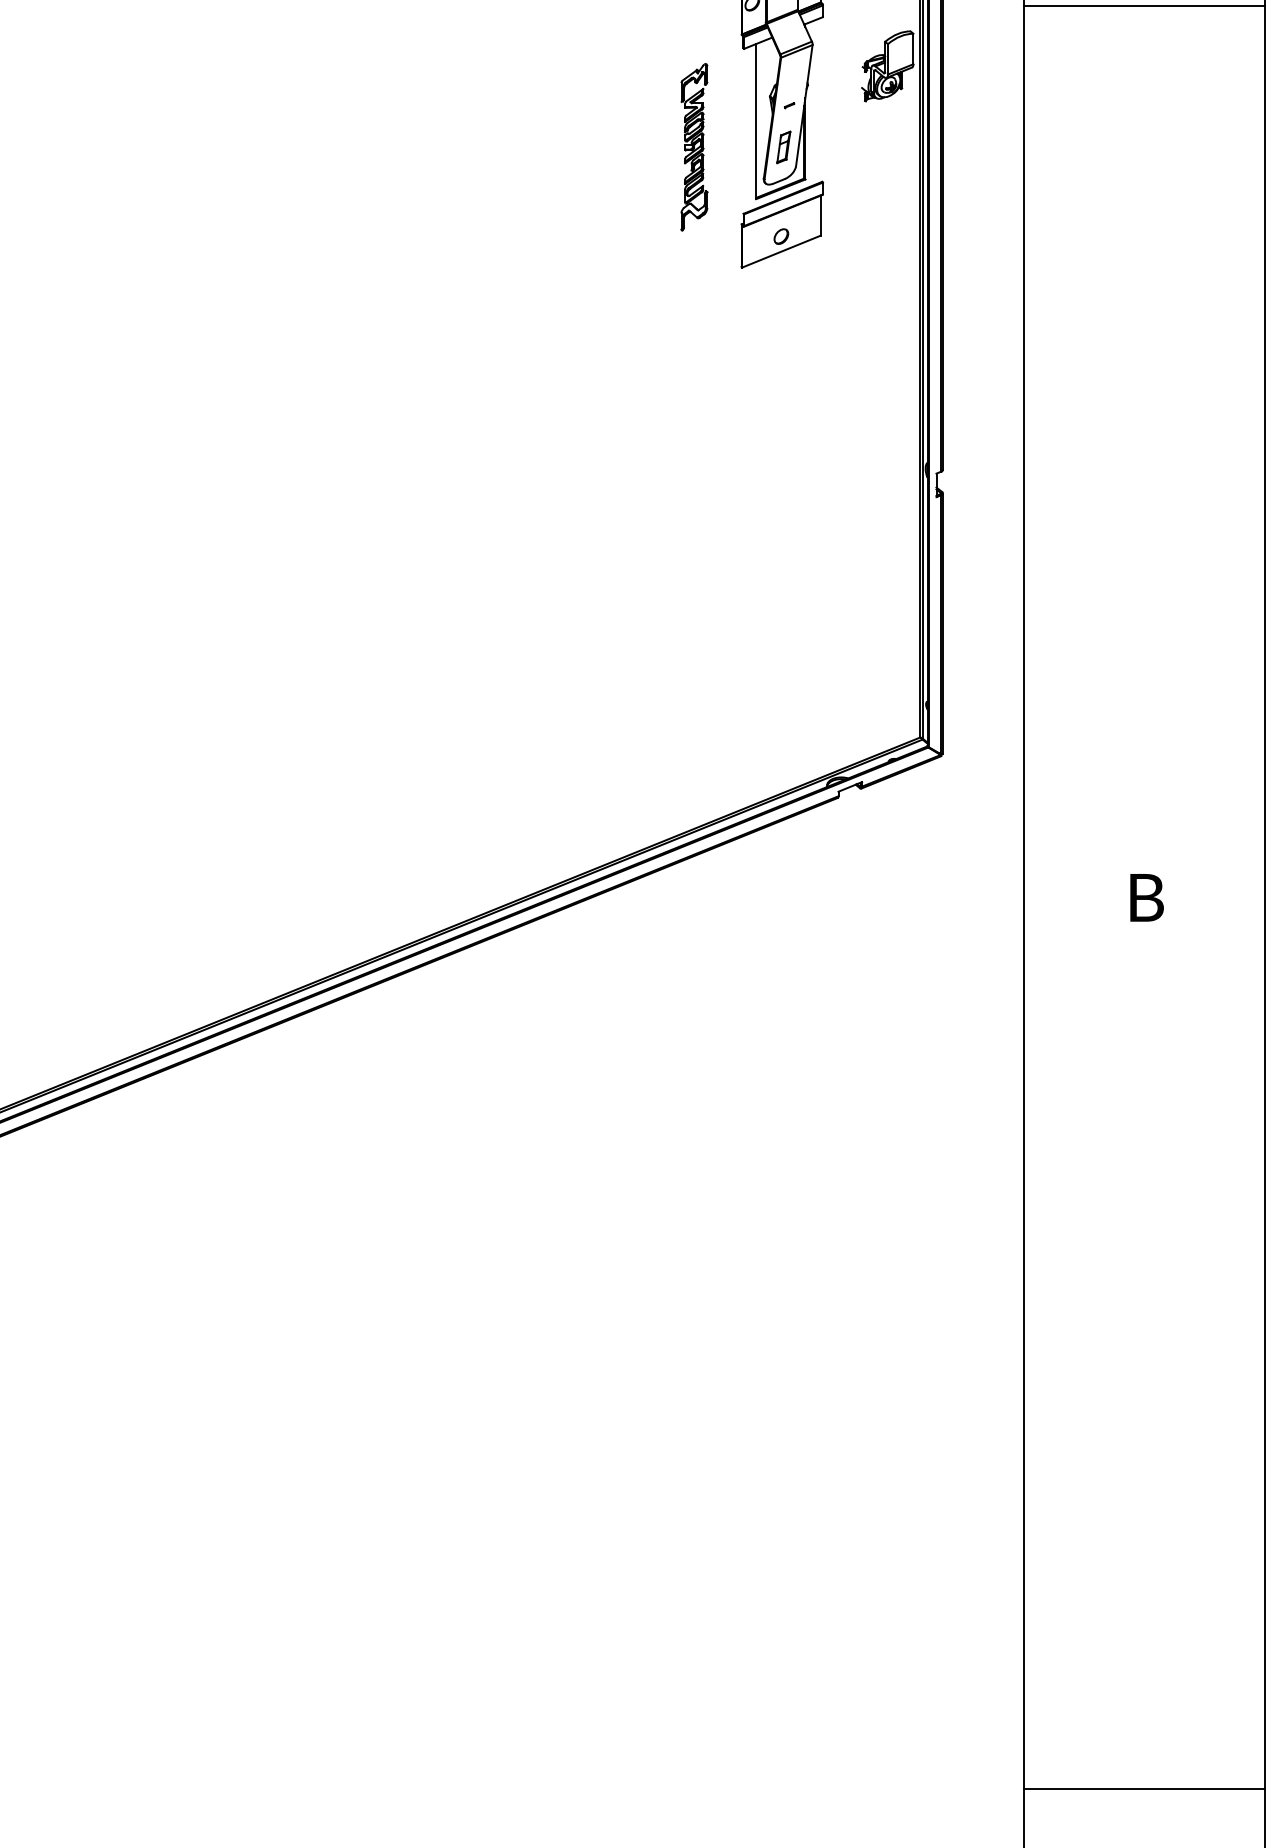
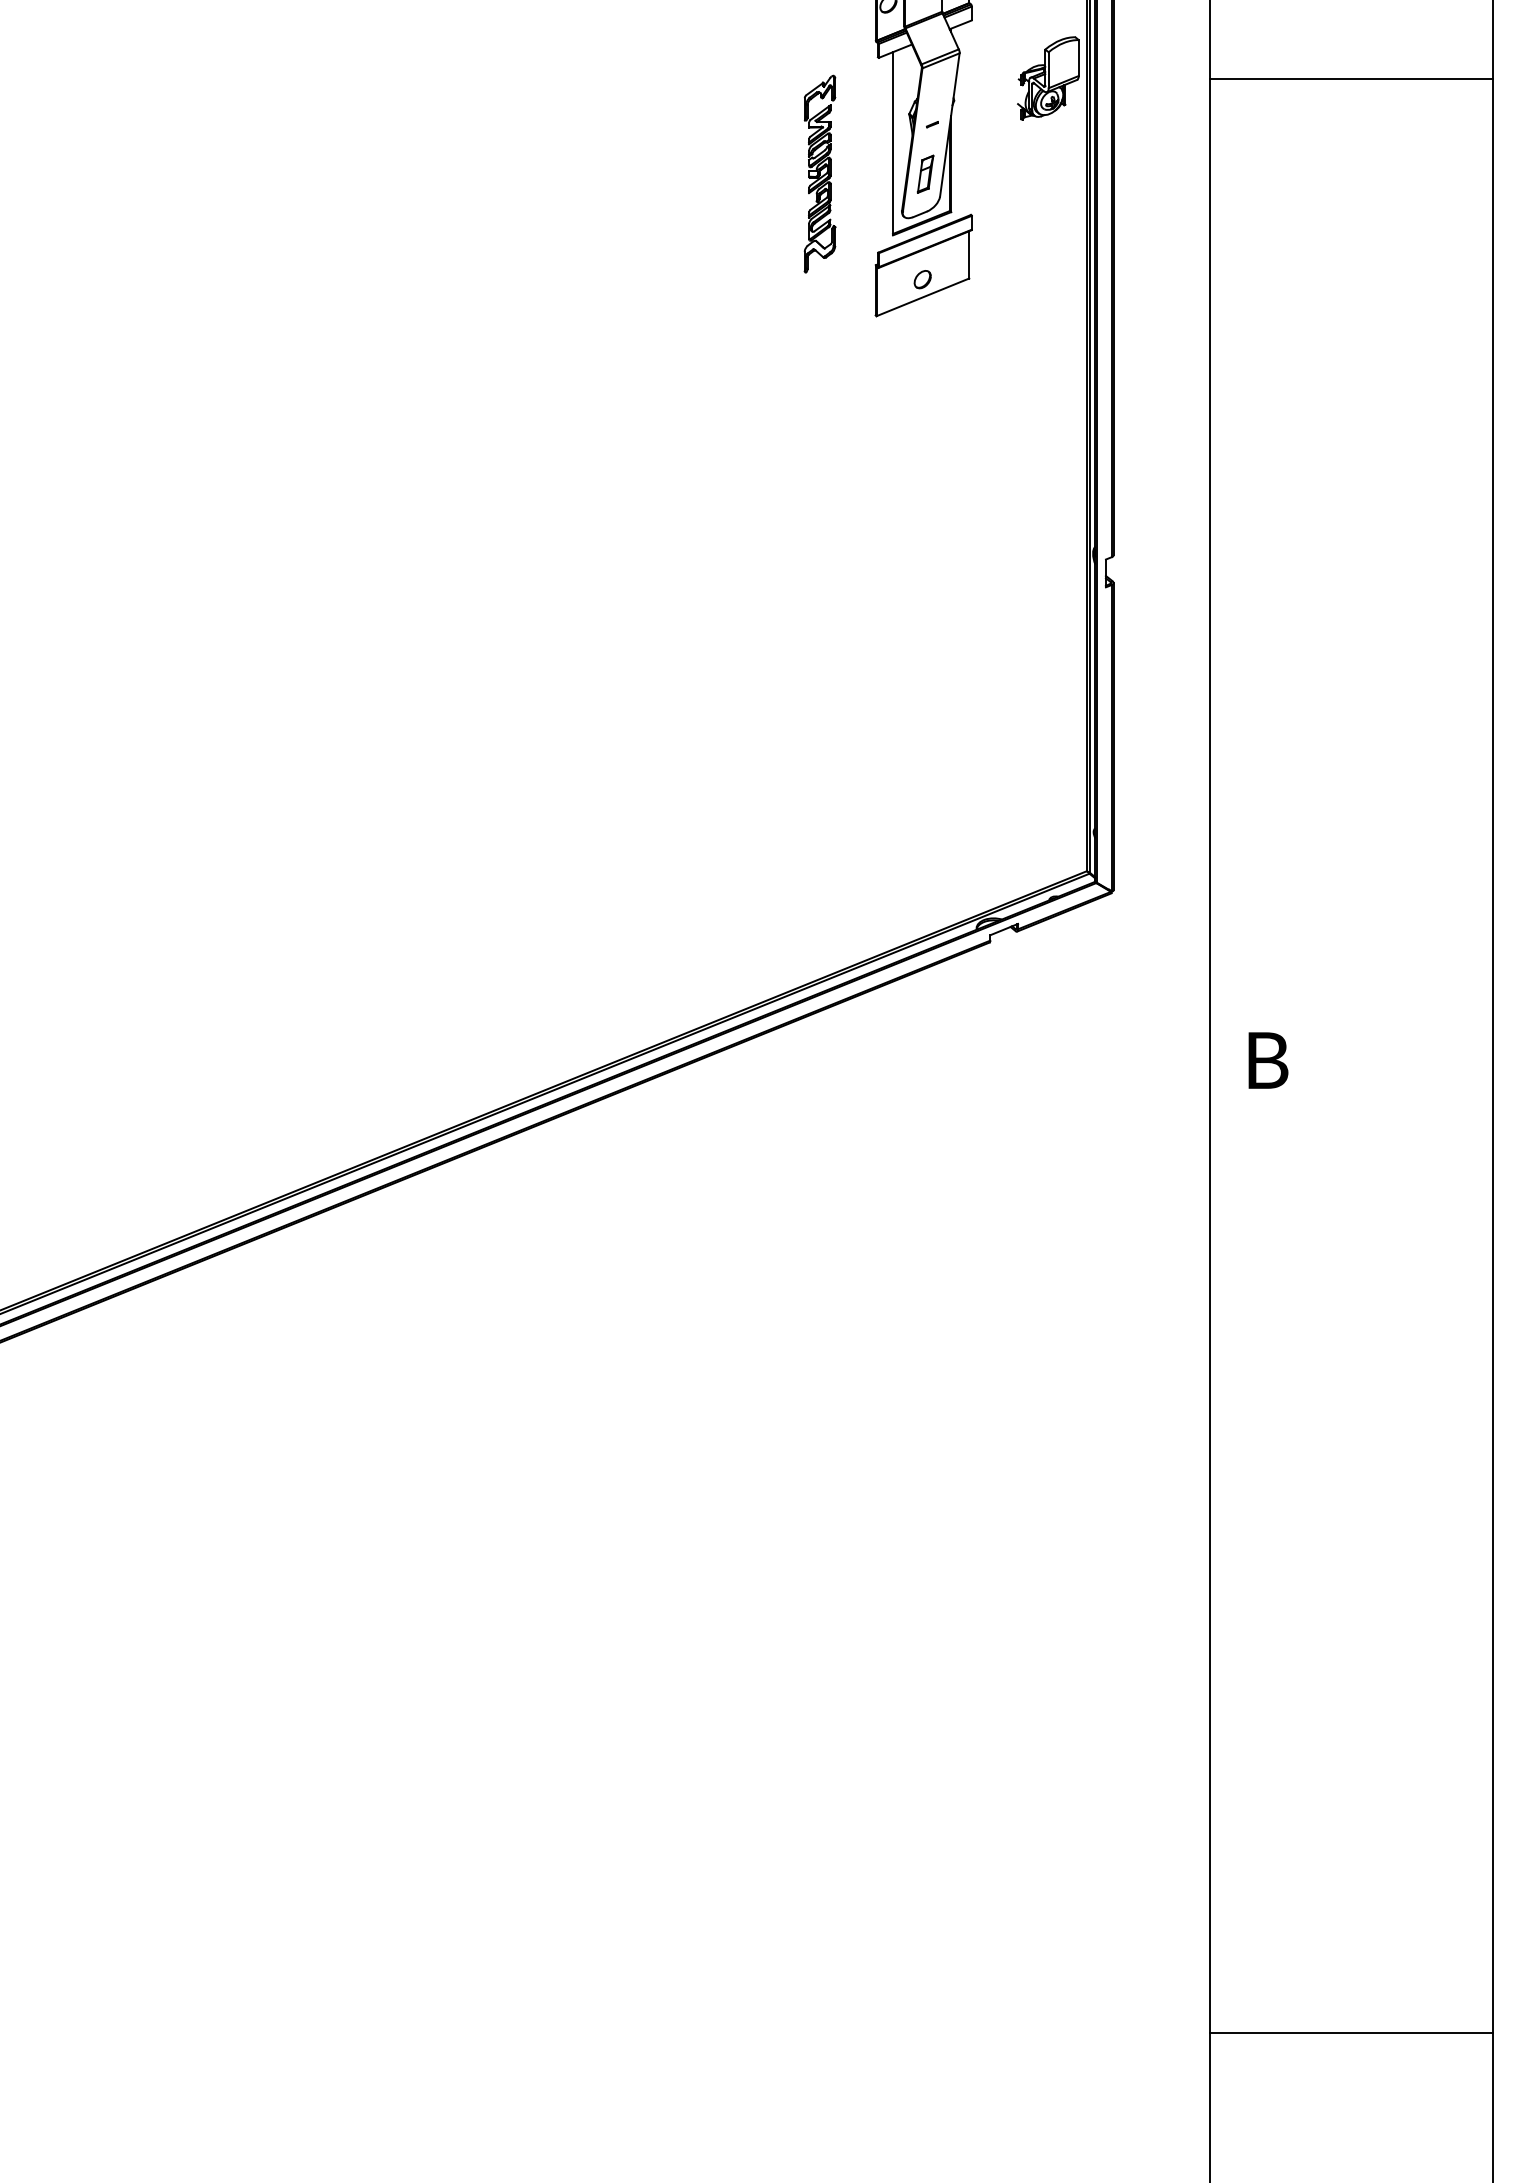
line: (1144, 6) -> (1351, 78), moved
text: (1146, 897) -> (1267, 1060), moved
line: (1144, 1789) -> (1351, 2033), moved

